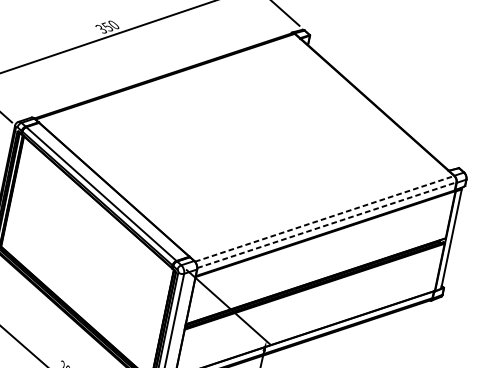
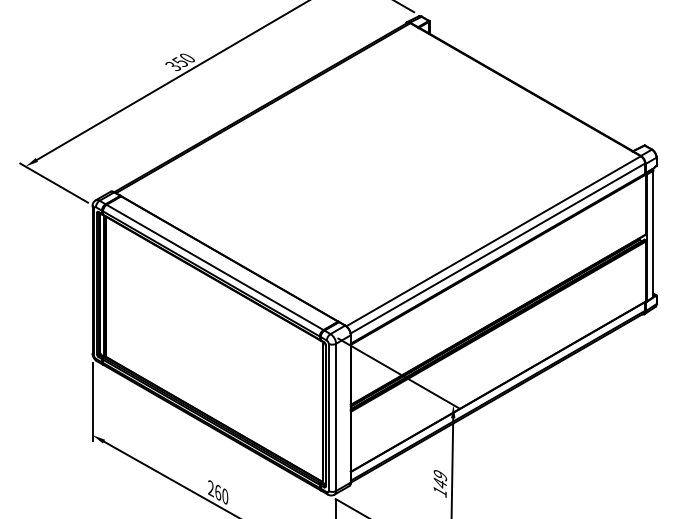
line: (324, 219) -> (493, 241), dashed -> solid
line: (326, 225) -> (497, 248), dashed -> solid

